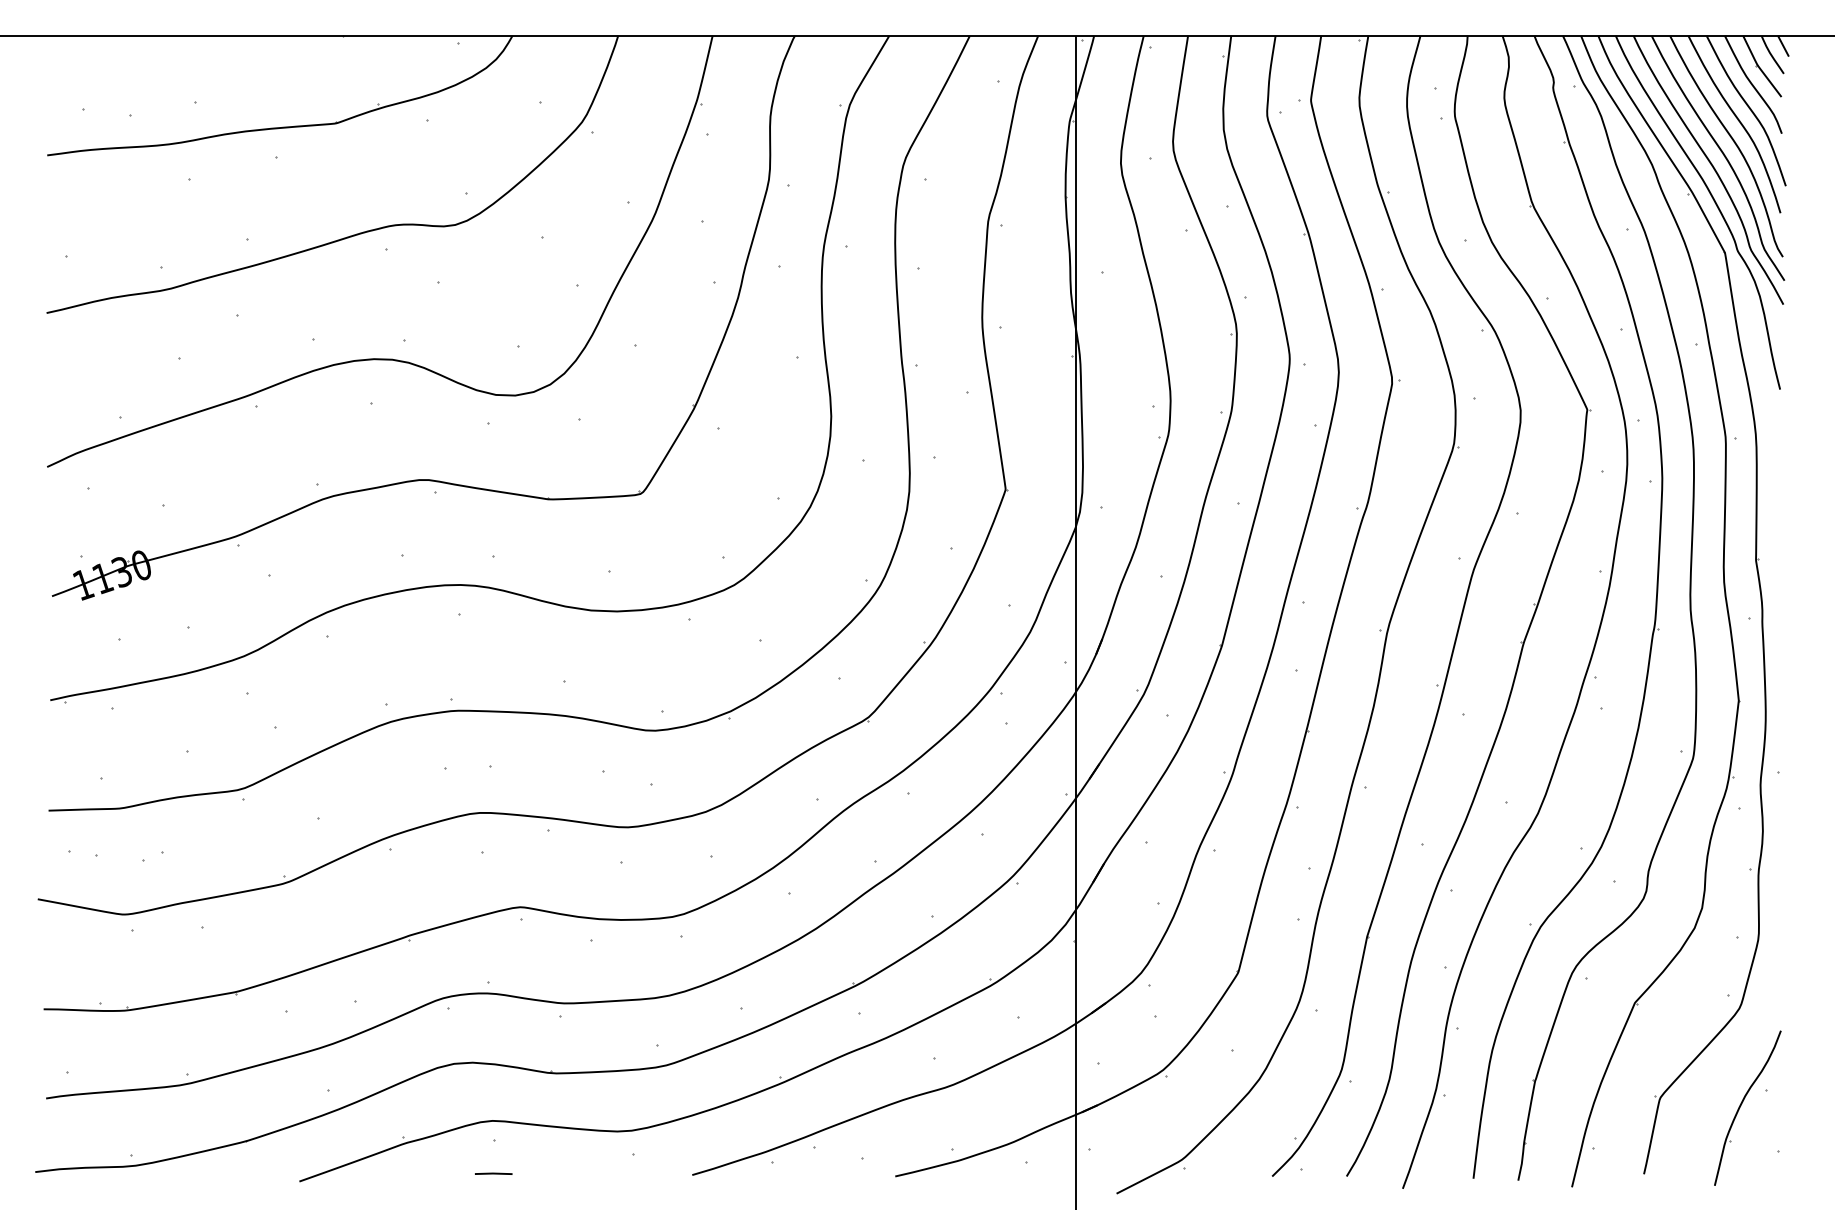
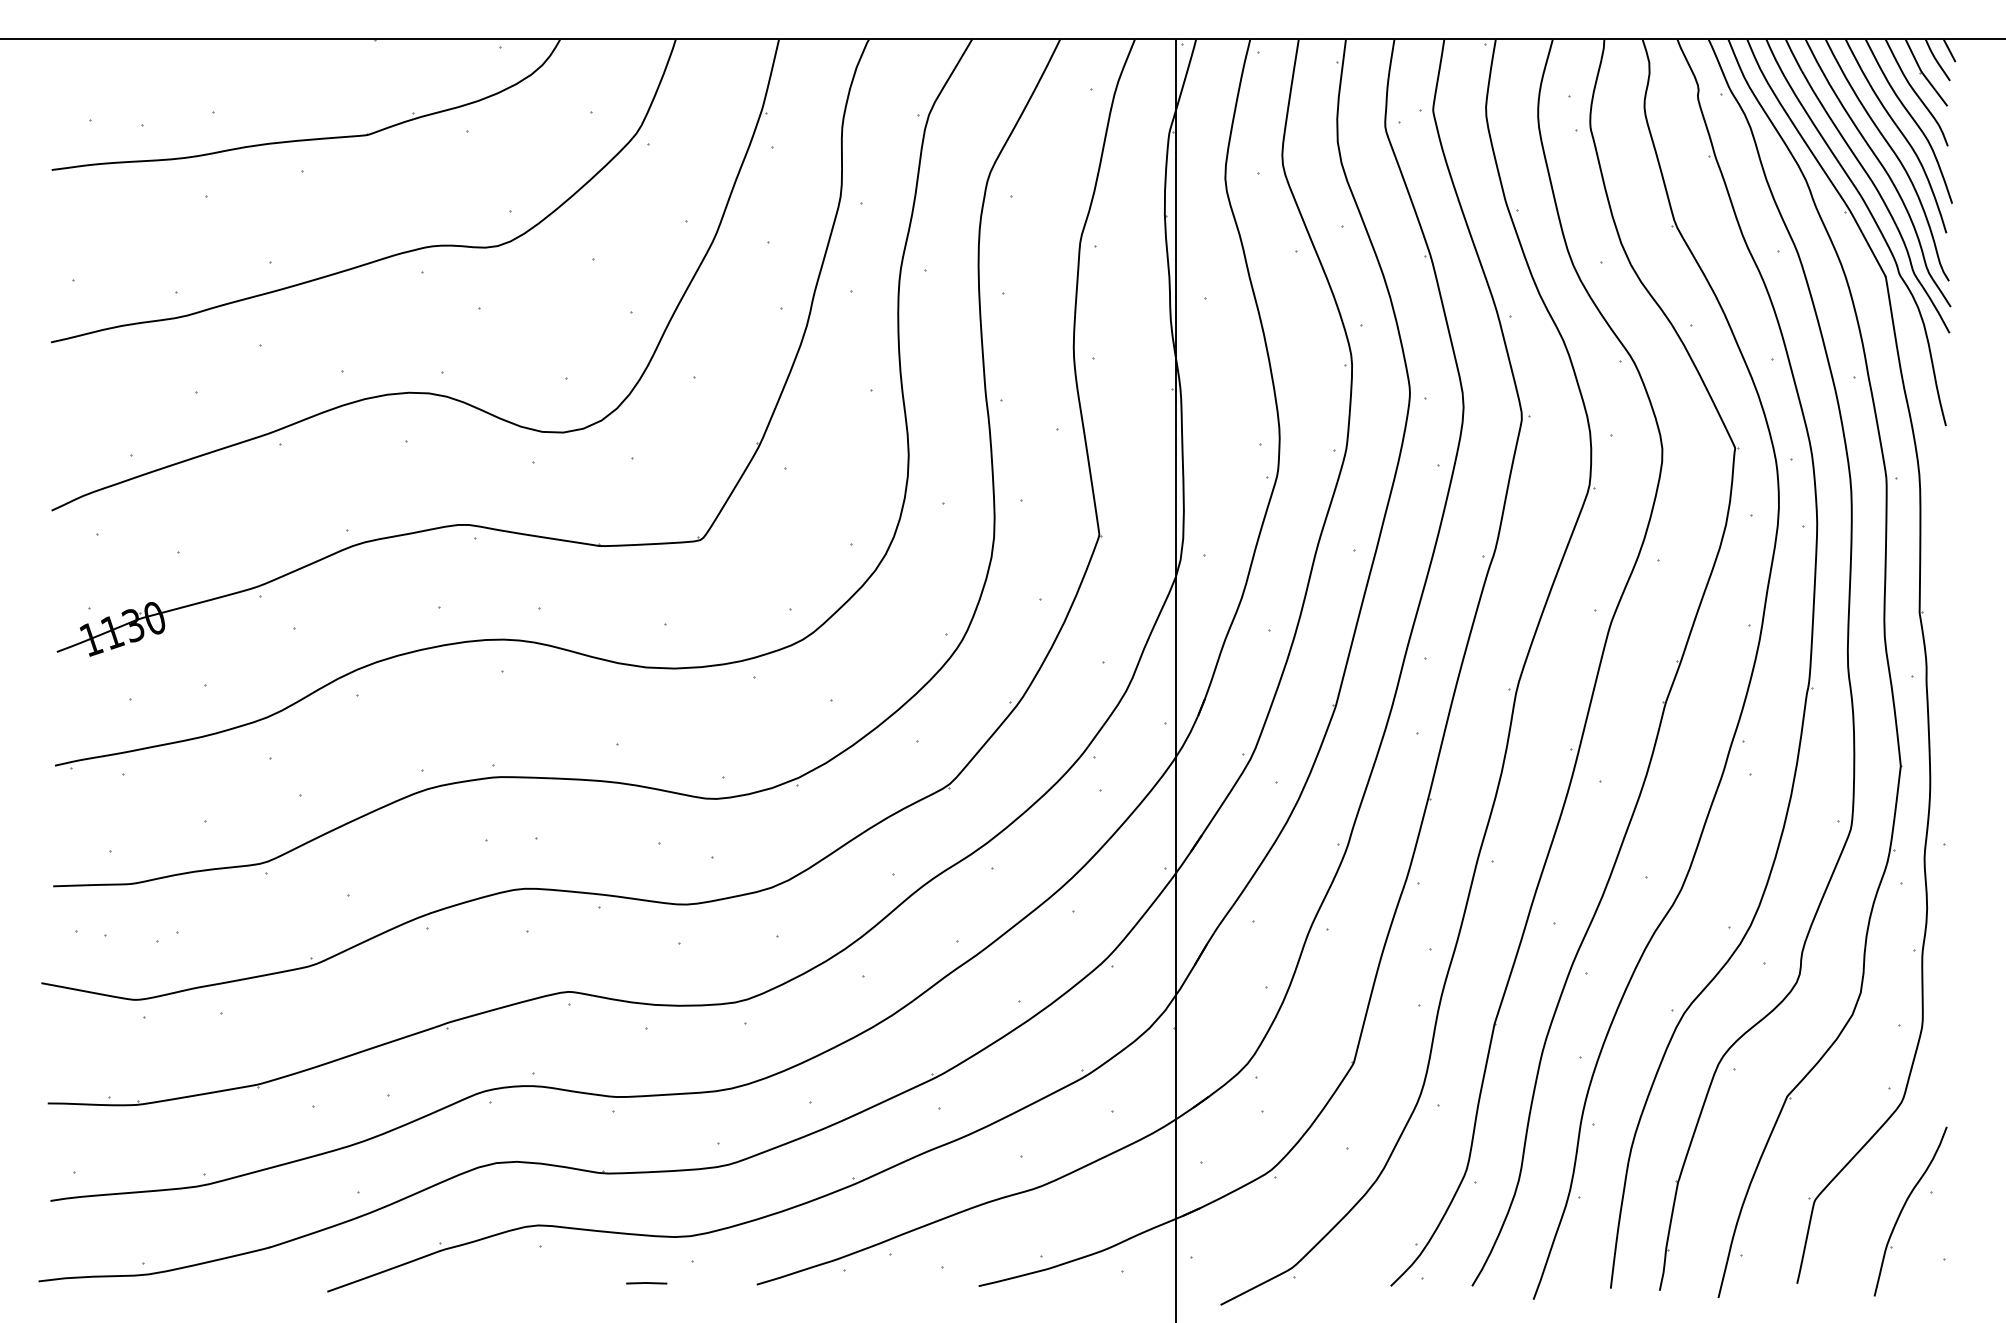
line: (493, 1174) -> (646, 1283), moved

